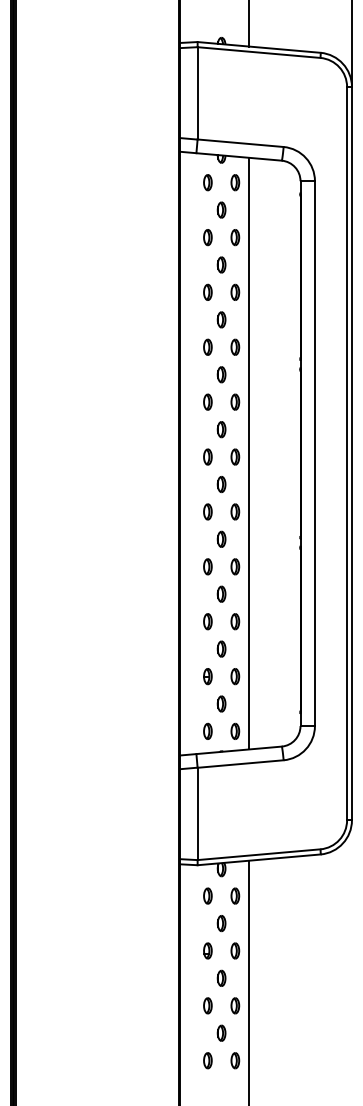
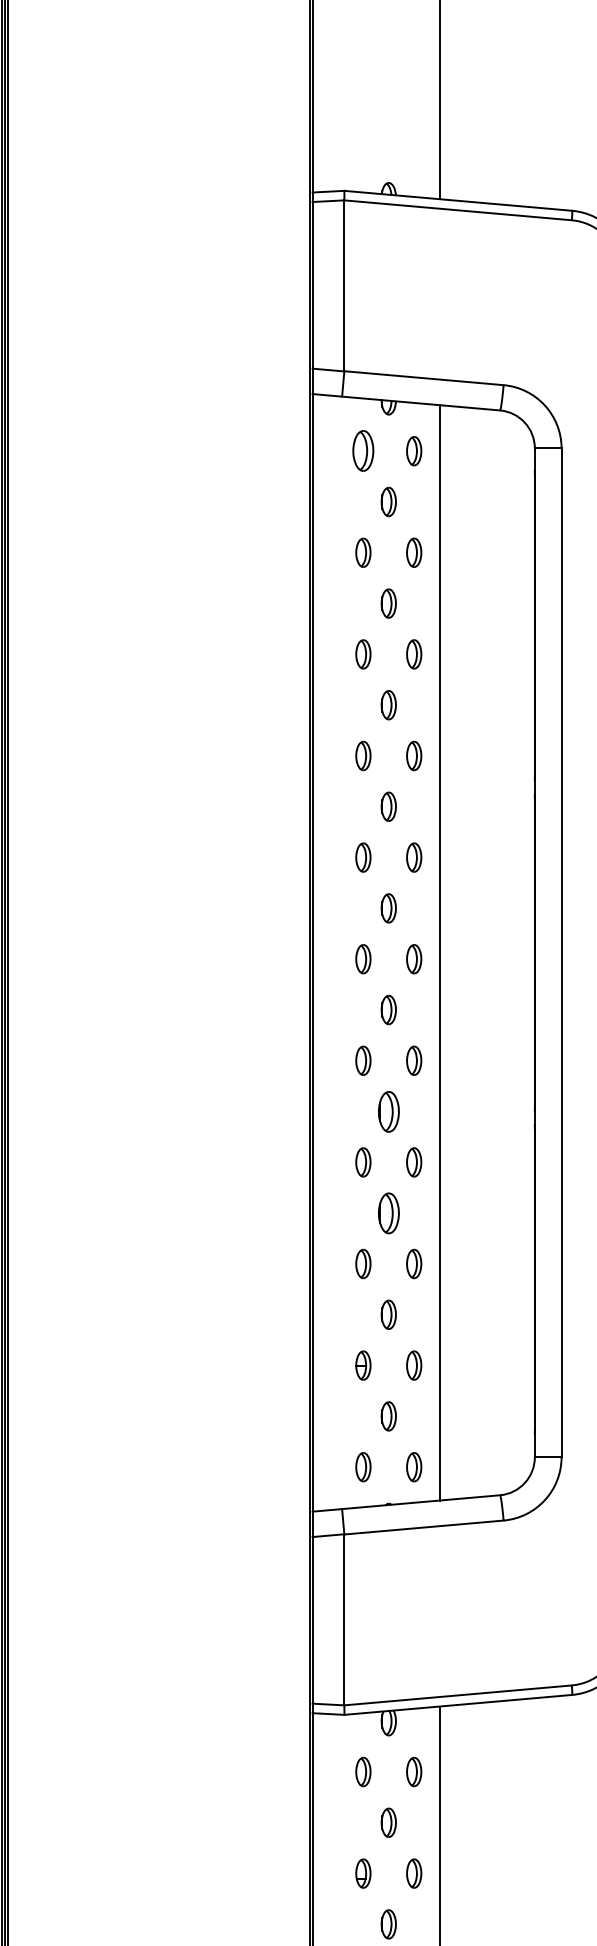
part: (207, 182) -> (362, 450), size x1.4
part: (221, 538) -> (388, 1109), size x1.4
part: (221, 593) -> (388, 1211), size x1.4

